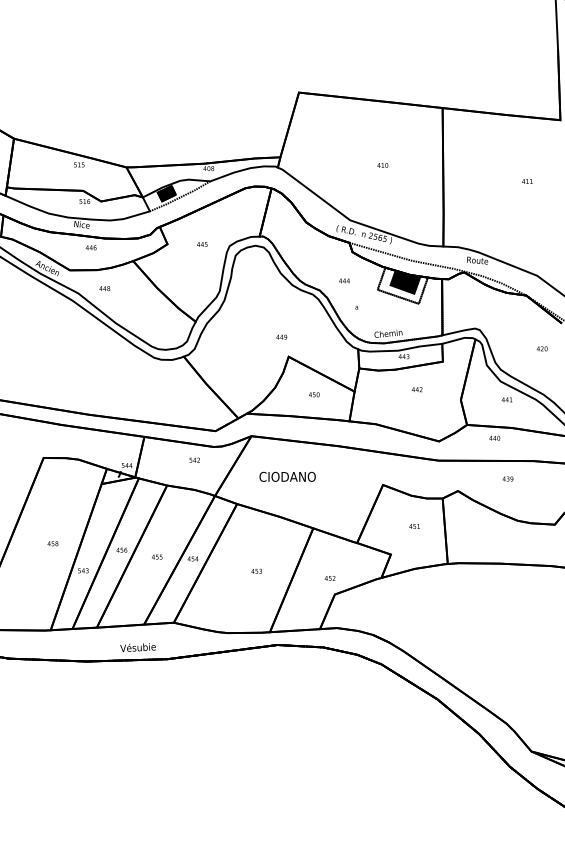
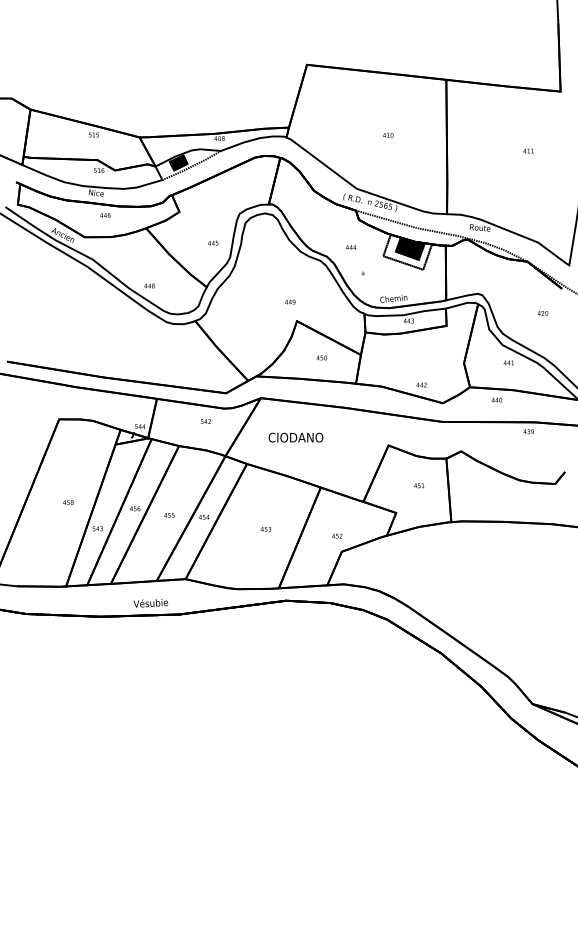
text: (202, 243) -> (213, 242), moved
text: (104, 288) -> (149, 285), moved
text: (417, 389) -> (421, 384), moved
text: (507, 478) -> (528, 431), moved

